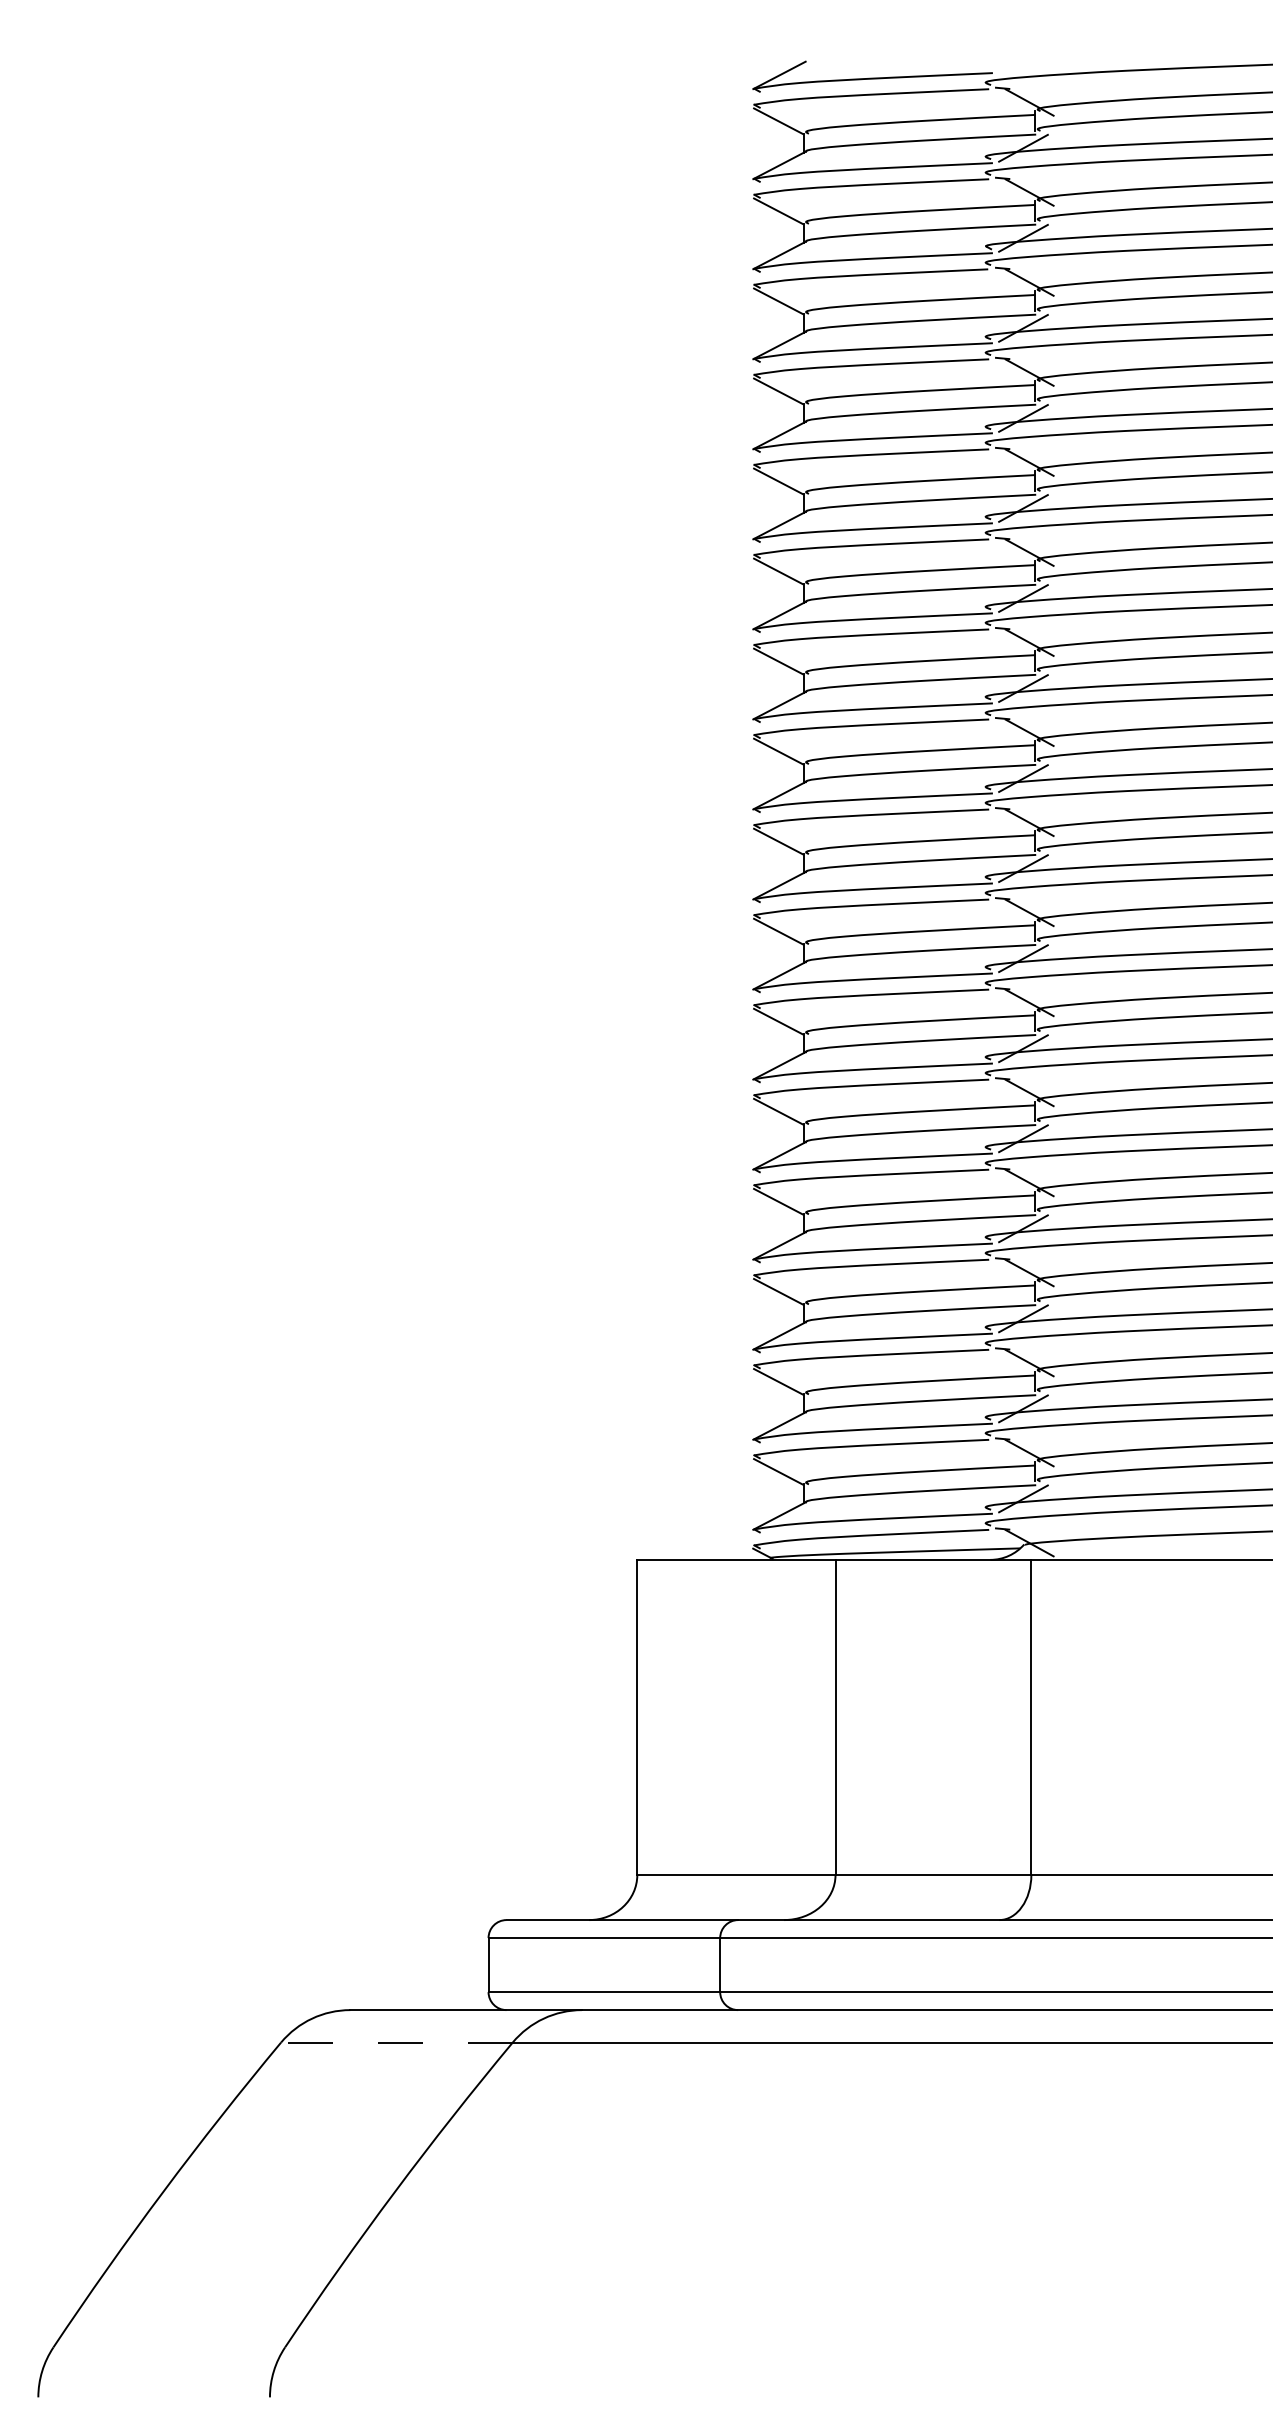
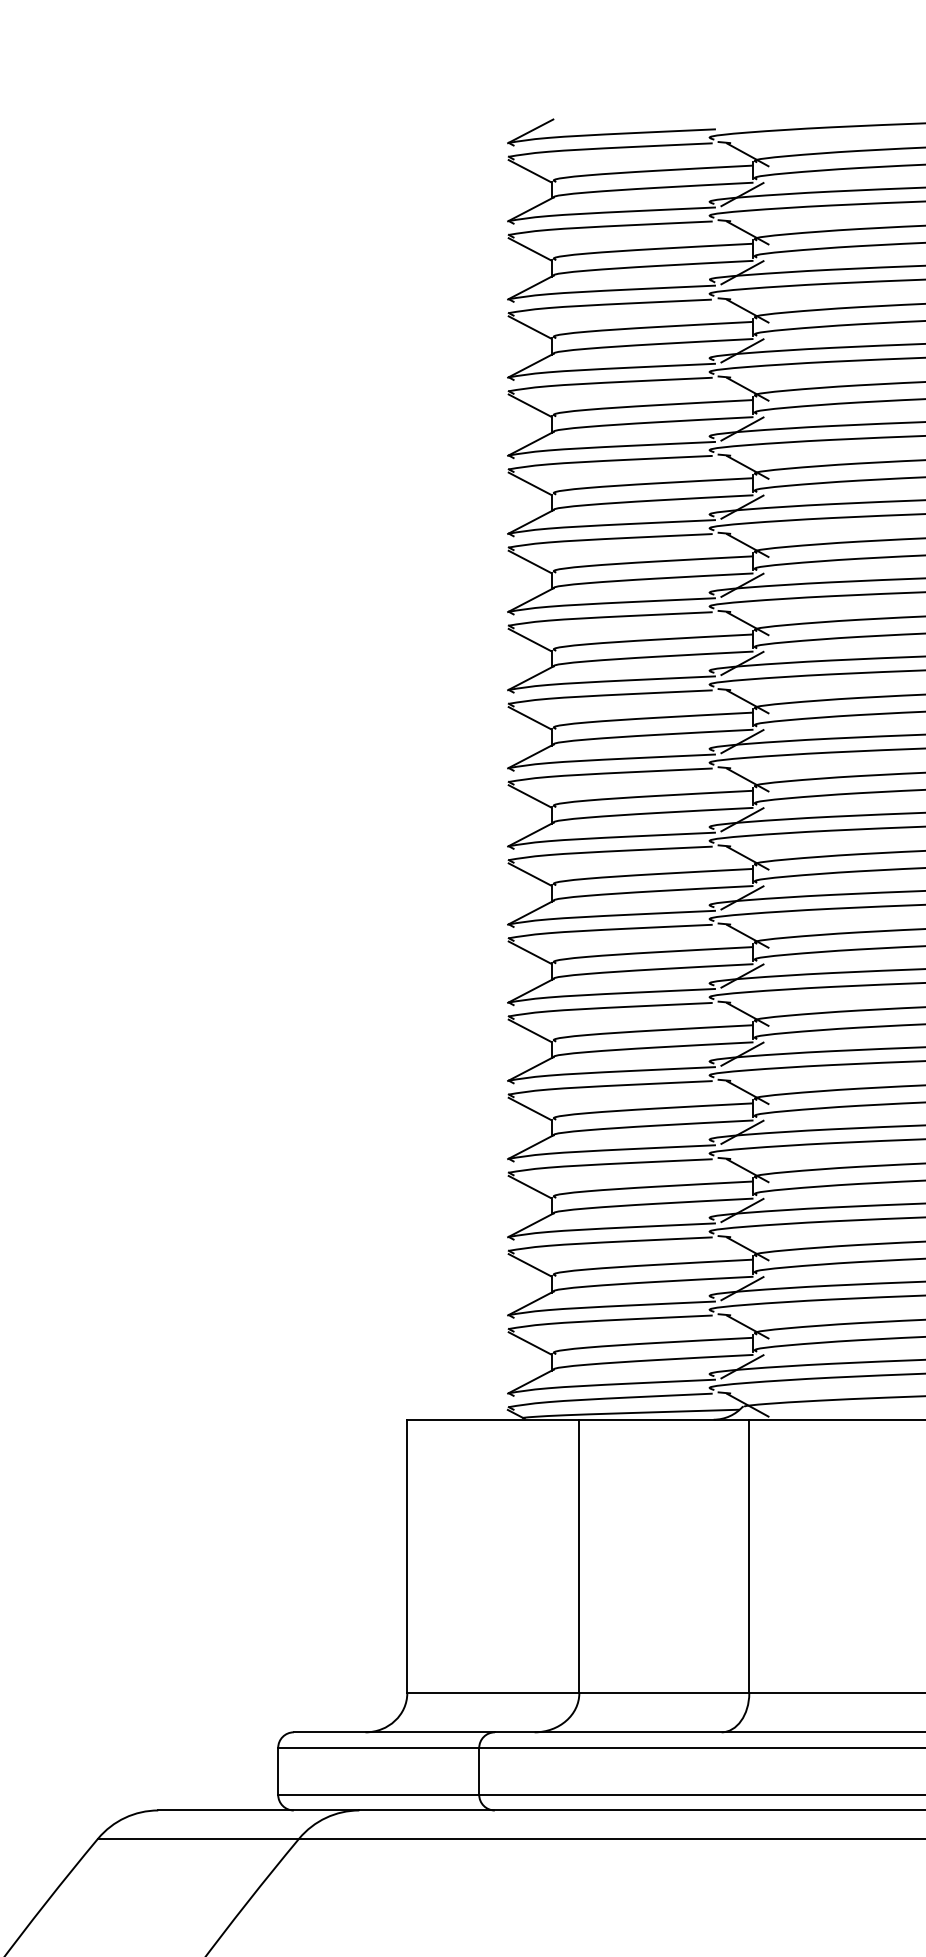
line: (396, 2042) -> (198, 1838), dashed -> solid

